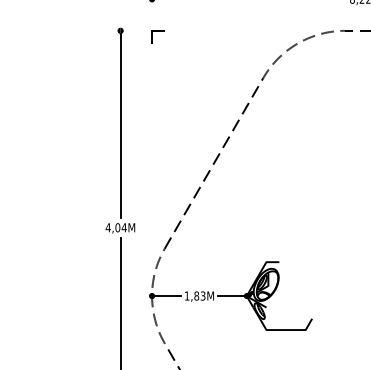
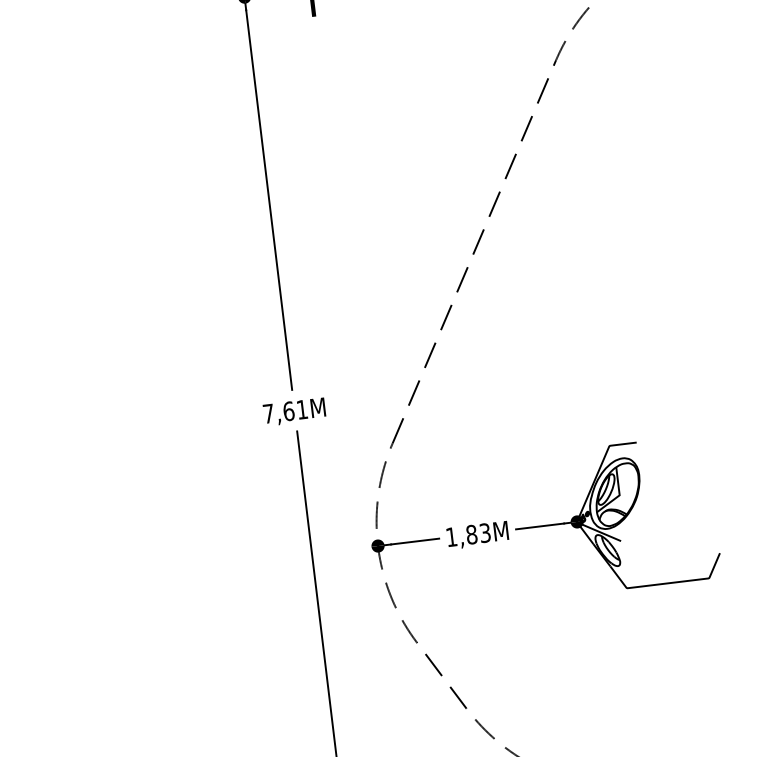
text: (115, 227) -> (283, 411), 4,04M -> 7,61M

